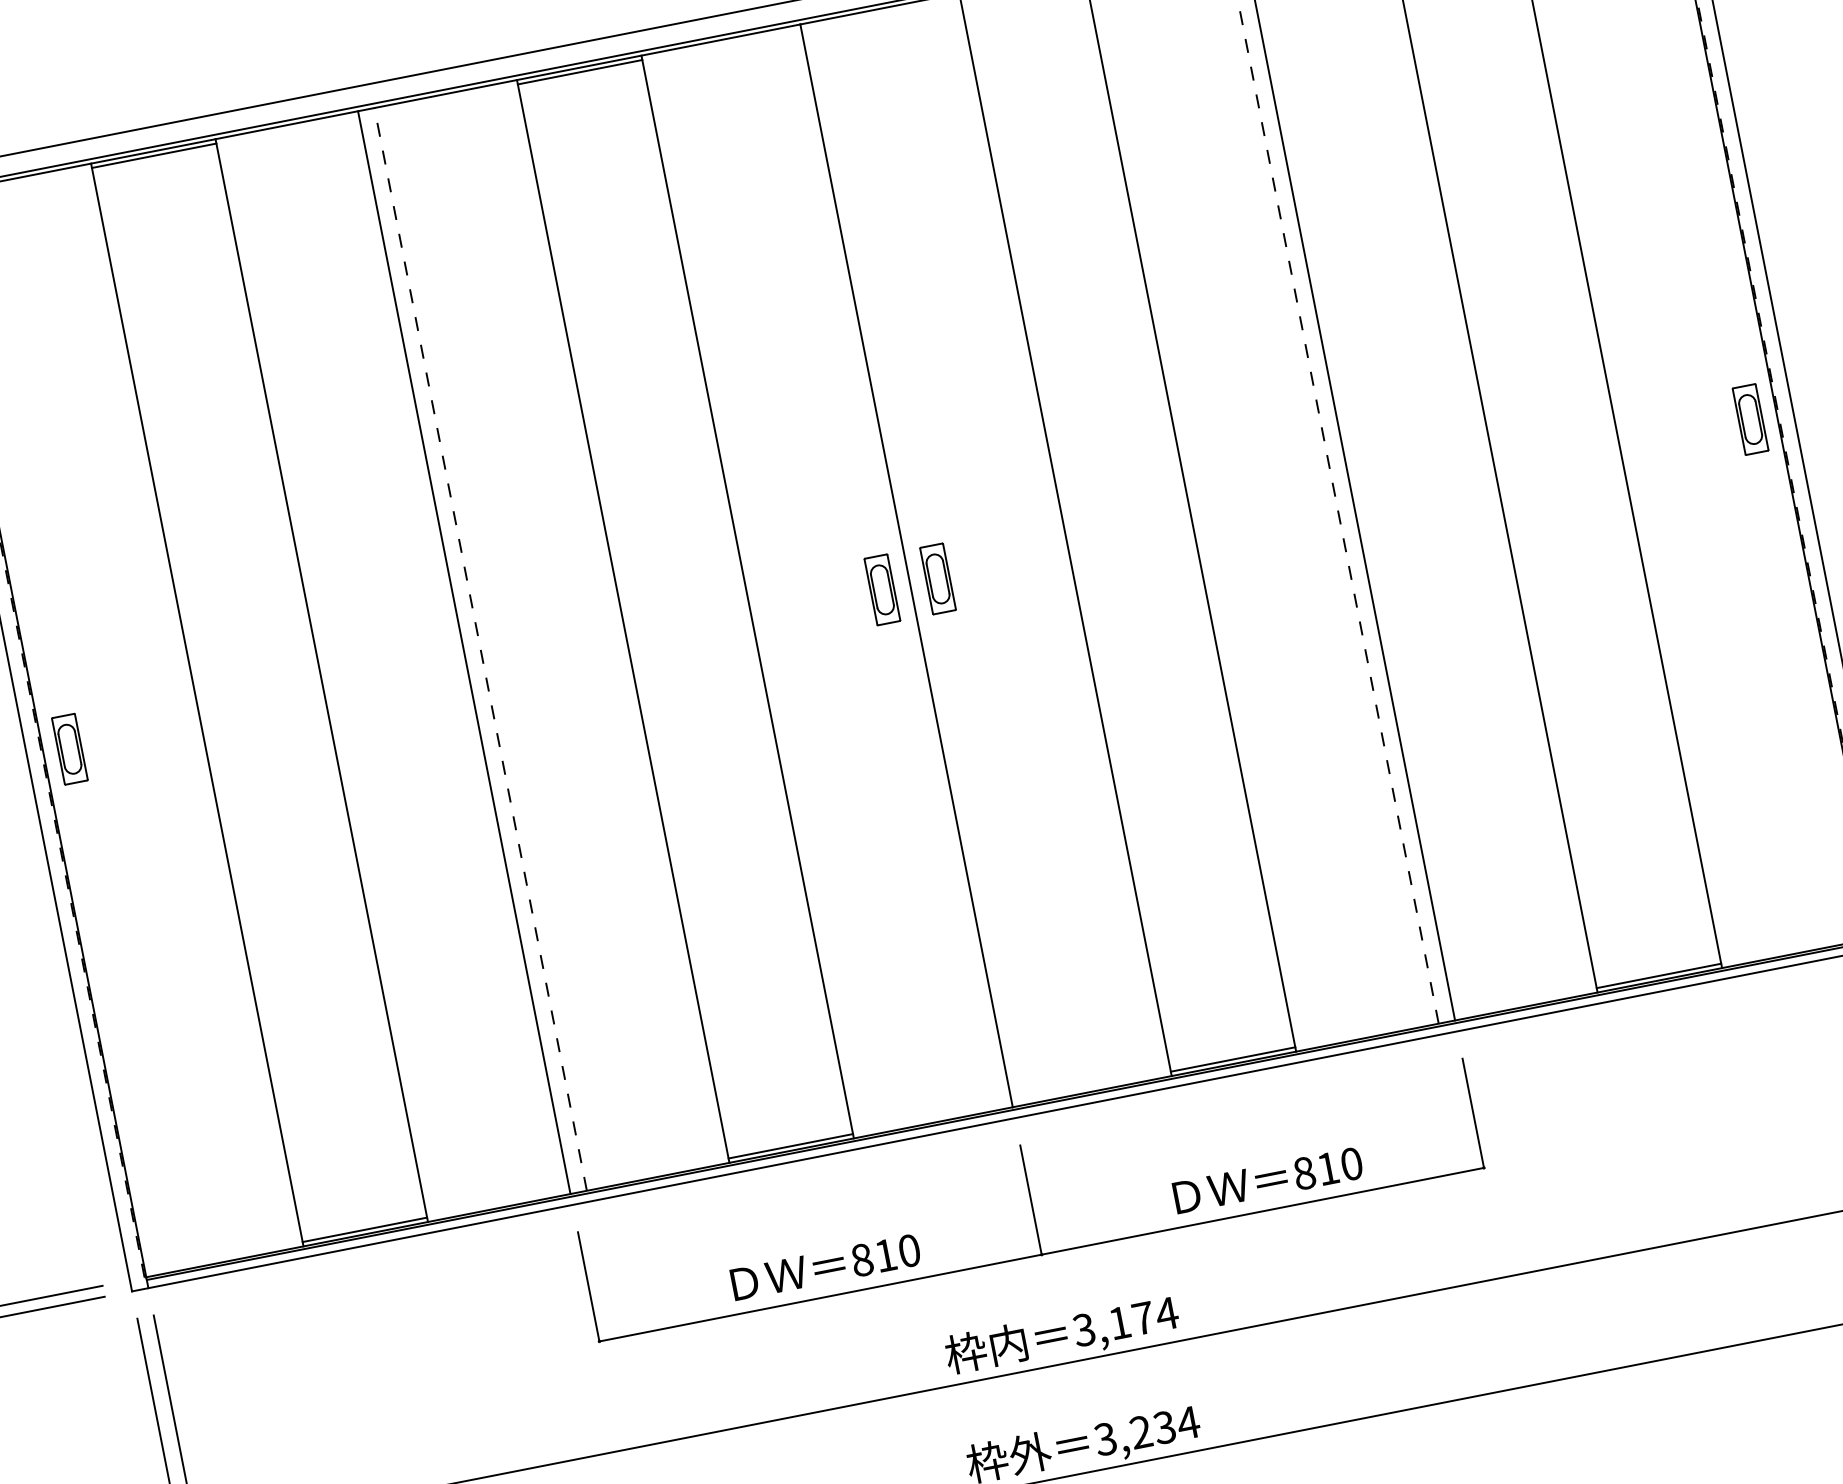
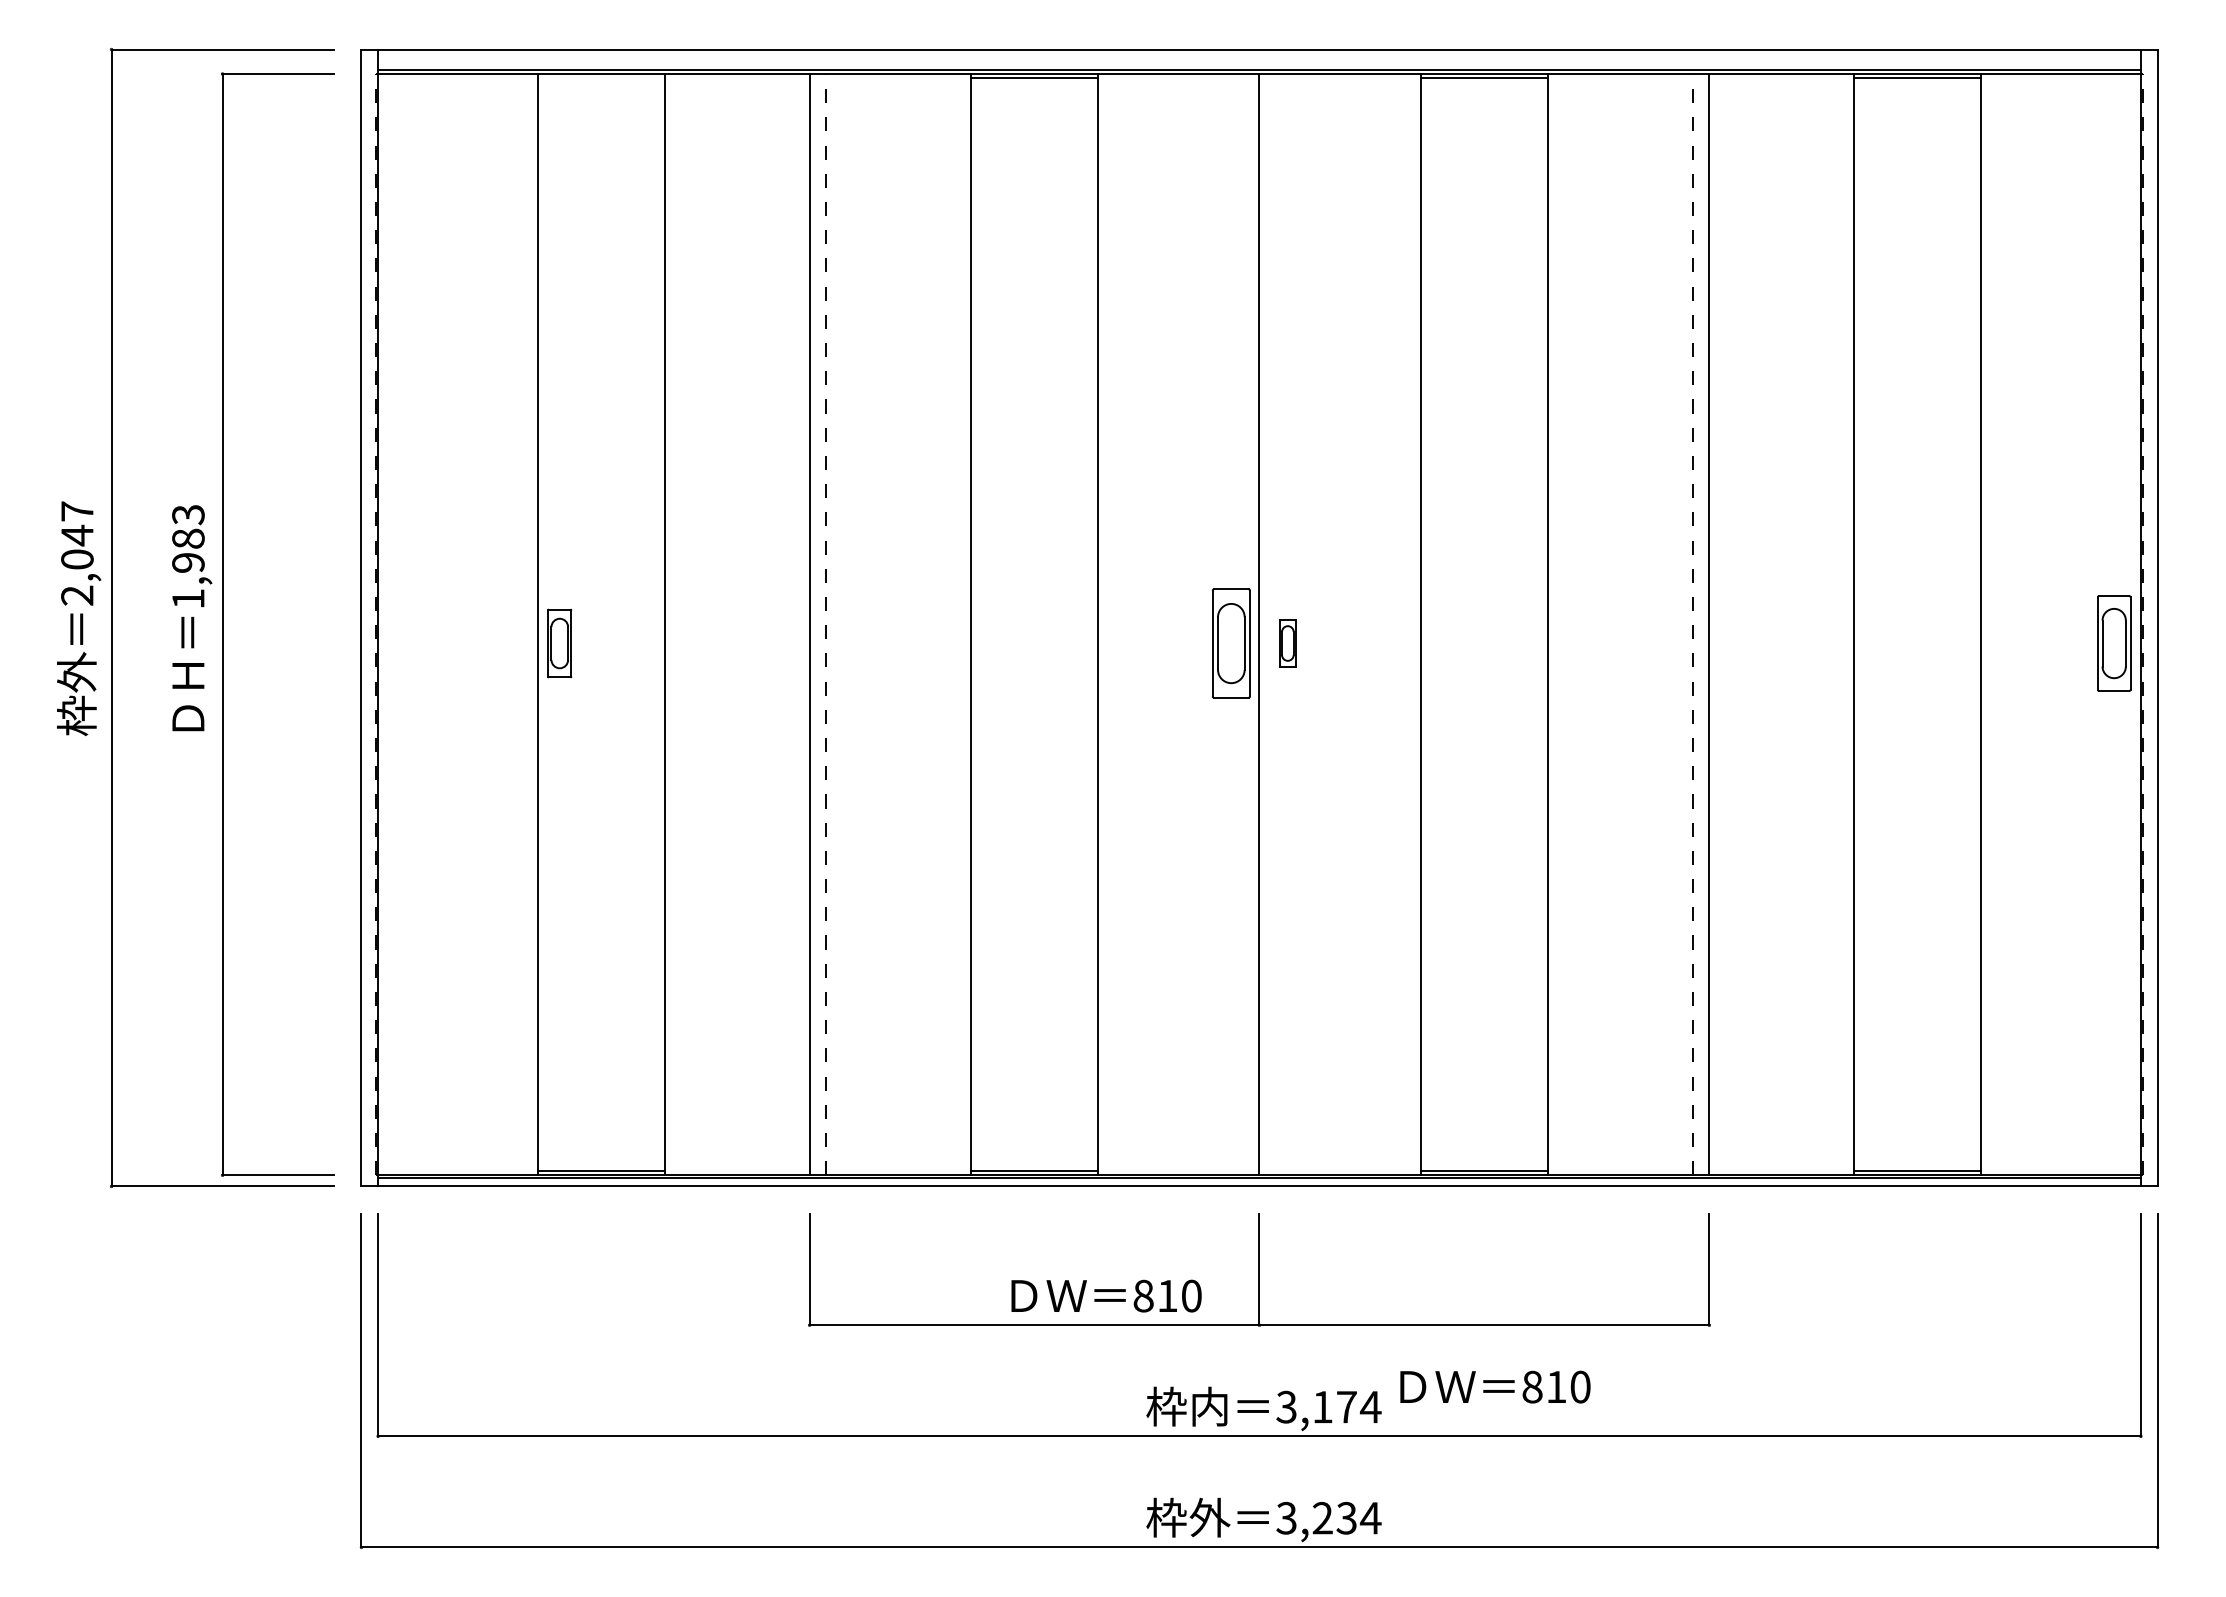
line: (154, 155) -> (601, 78), removed
part: (1750, 419) -> (2114, 643), size x1.4
part: (937, 579) -> (1287, 643), size x0.7
part: (881, 589) -> (1230, 643), size x1.6
part: (69, 749) -> (559, 643), moved
text: (1268, 1179) -> (1495, 1386), moved
text: (825, 1266) -> (1106, 1295), moved

